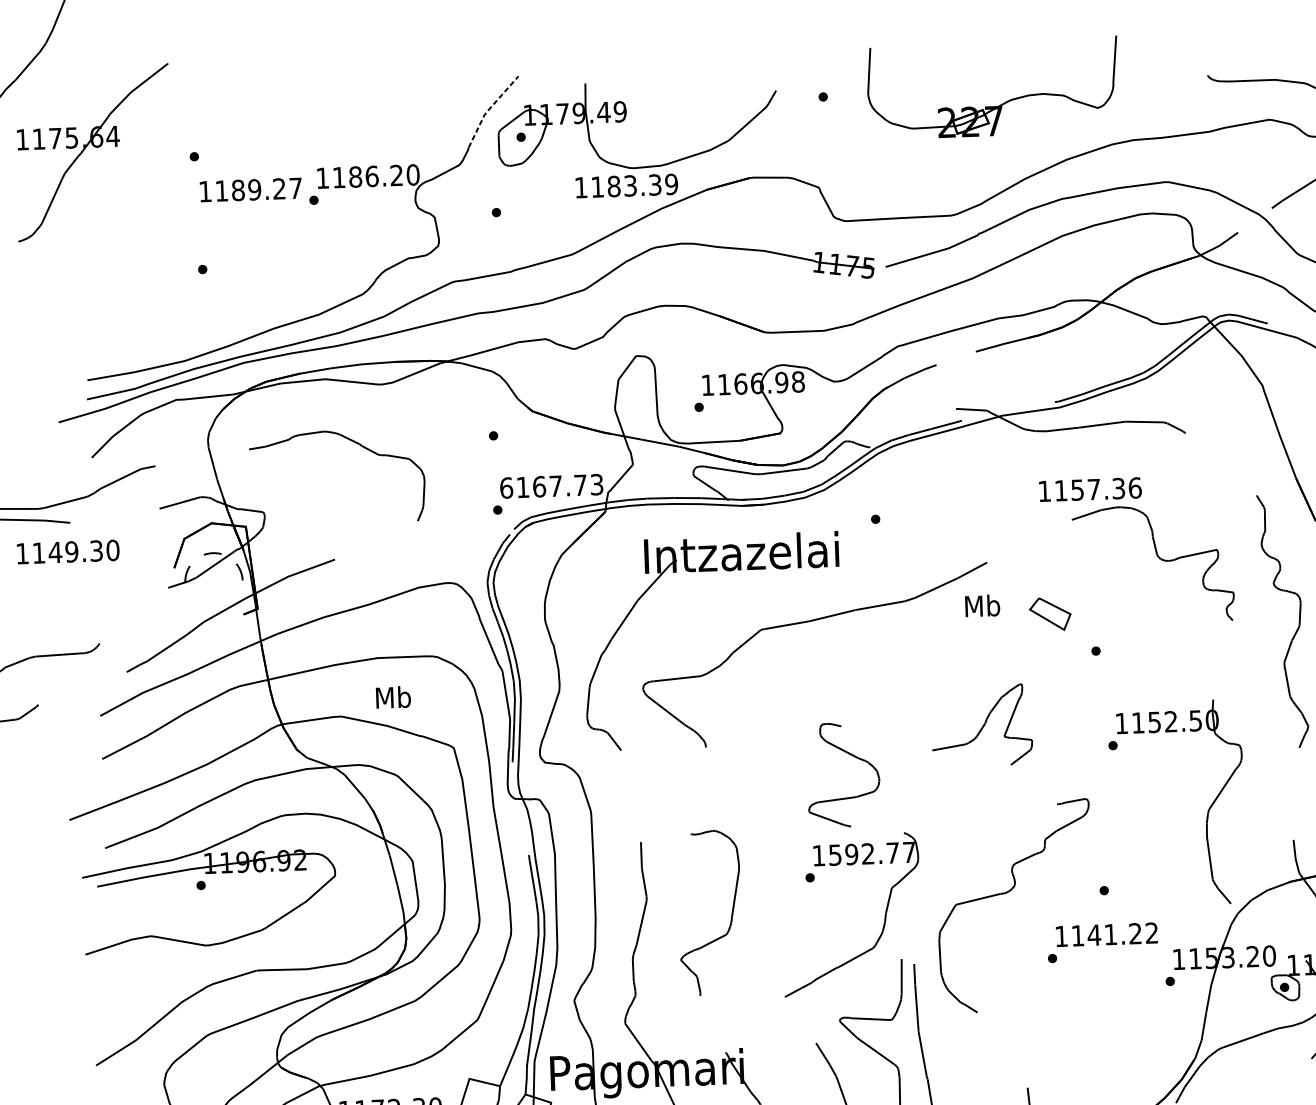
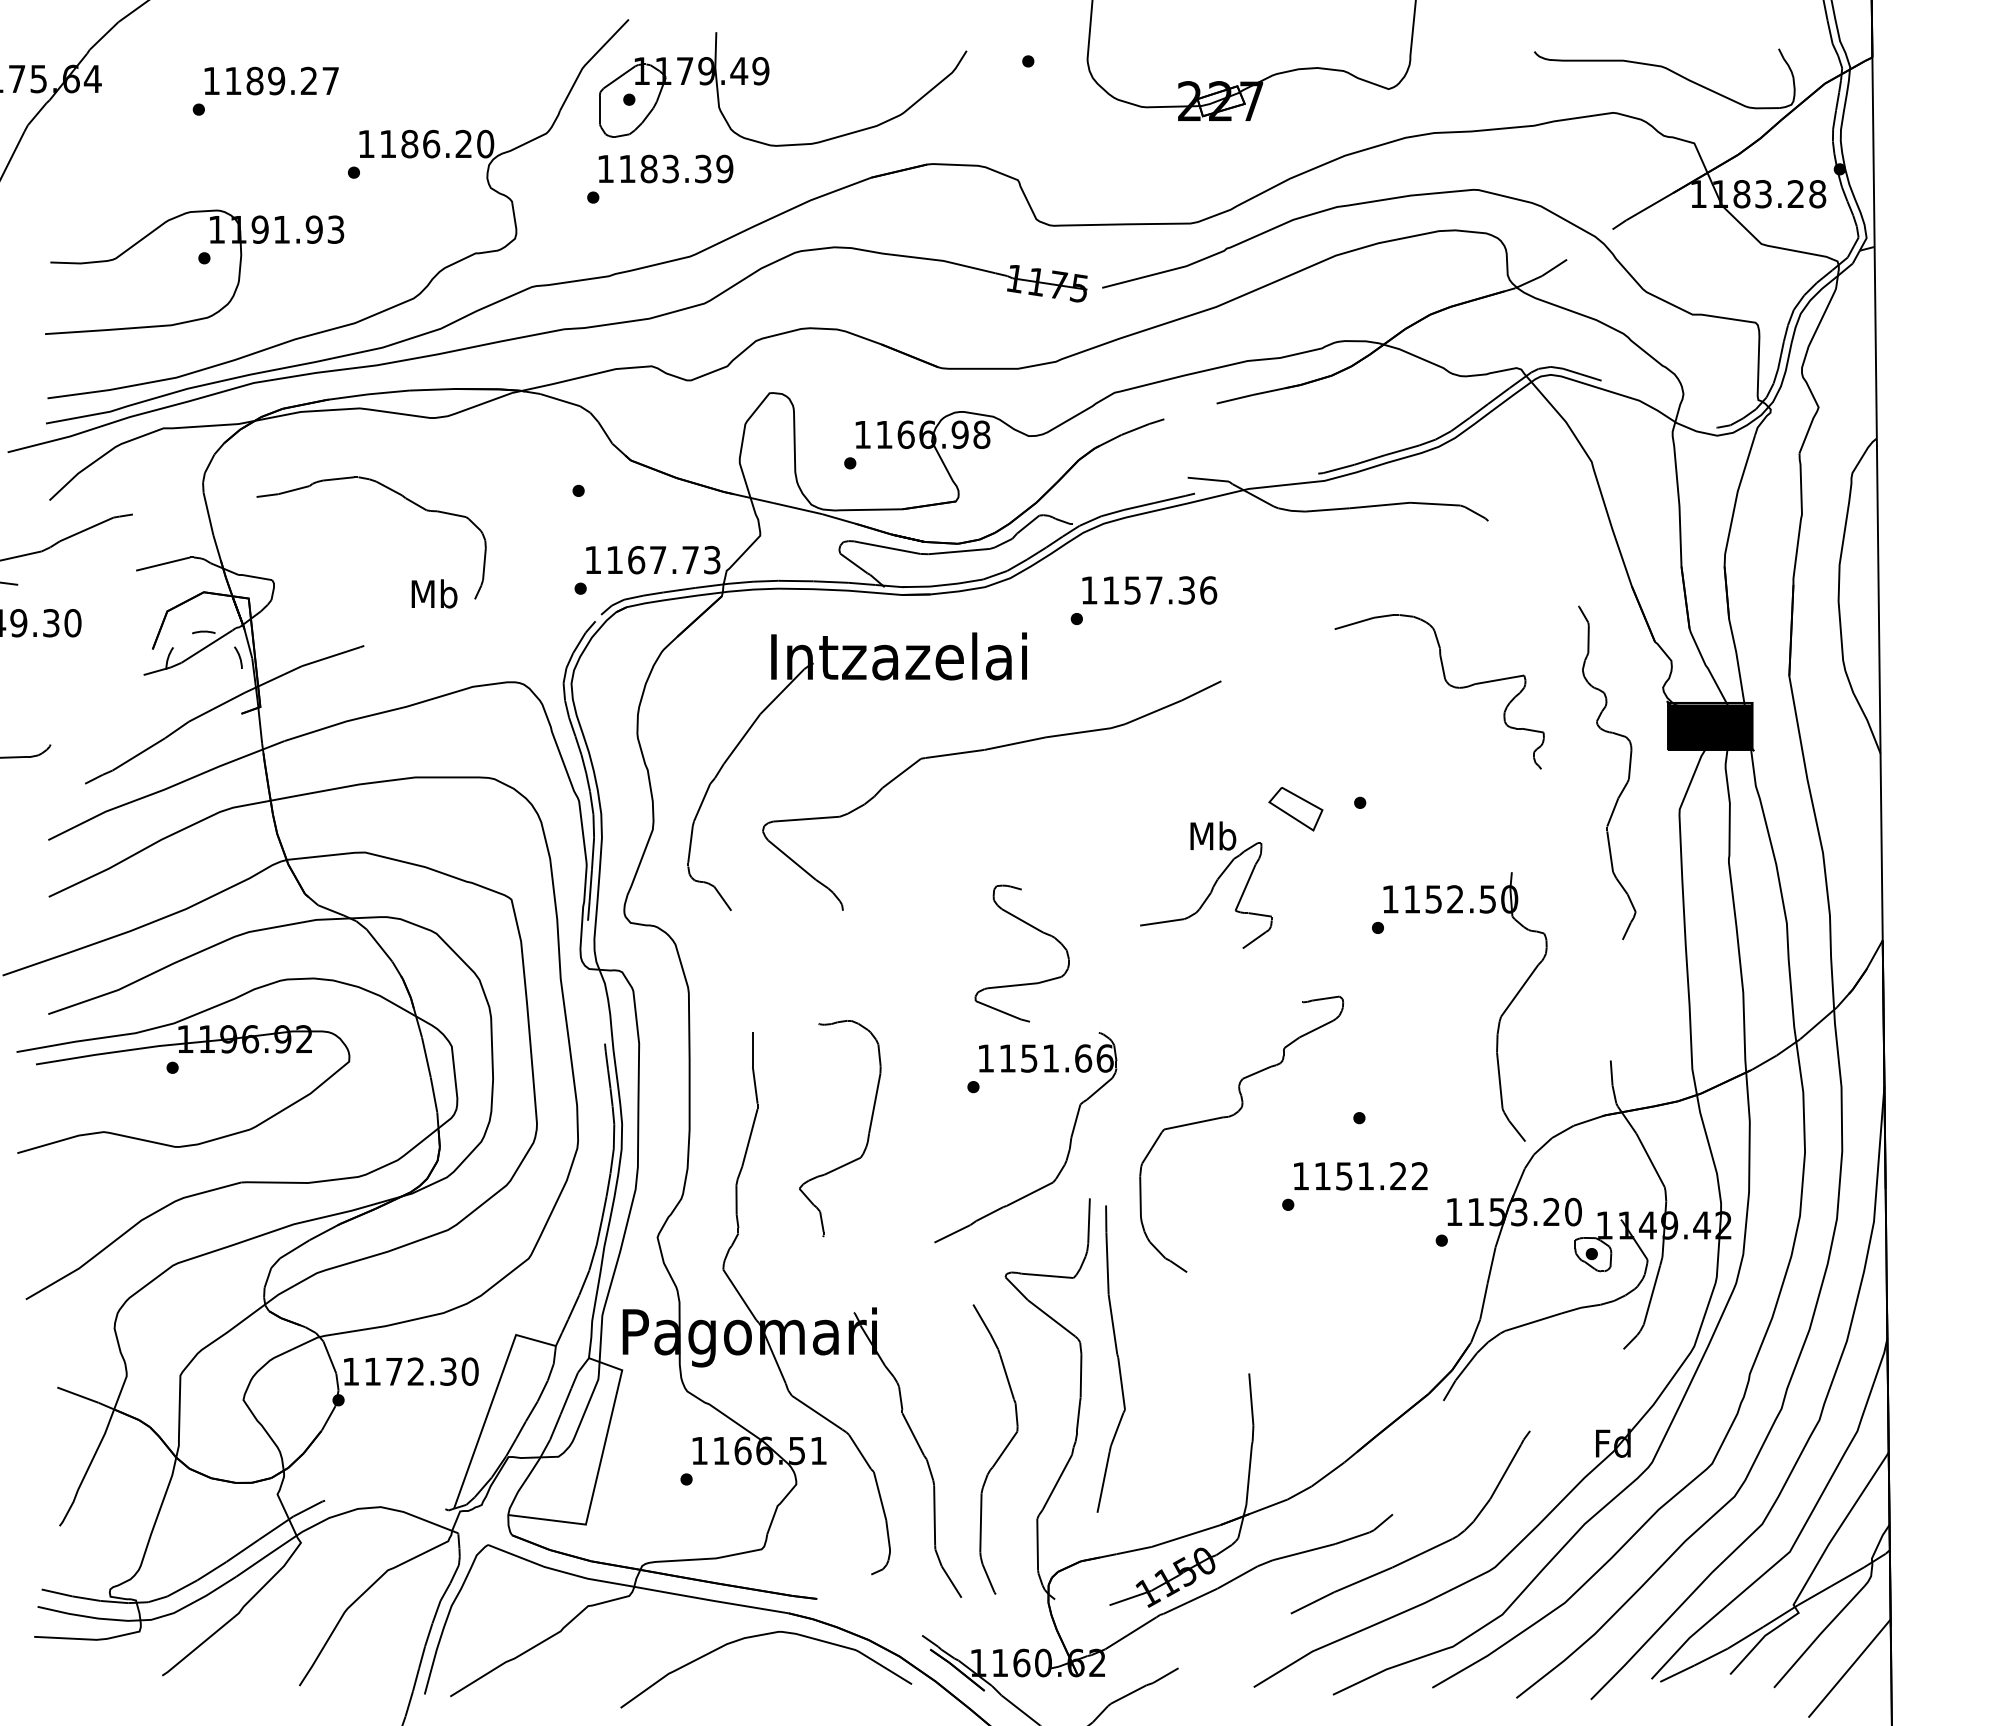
line: (489, 109) -> (588, 61), dashed -> solid
text: (626, 185) -> (665, 168), moved
text: (250, 189) -> (271, 80), moved
part: (206, 258) -> (210, 243), added
text: (505, 487) -> (592, 559), 6167.73 -> 1167.73
text: (1090, 489) -> (1149, 590), moved
text: (982, 605) -> (1213, 835), moved
part: (1050, 614) -> (1295, 809), moved
text: (393, 697) -> (434, 593), moved
text: (872, 853) -> (1056, 1058), 1592.77 -> 1151.66
text: (1094, 935) -> (1344, 1176), 1141.22 -> 1151.22

